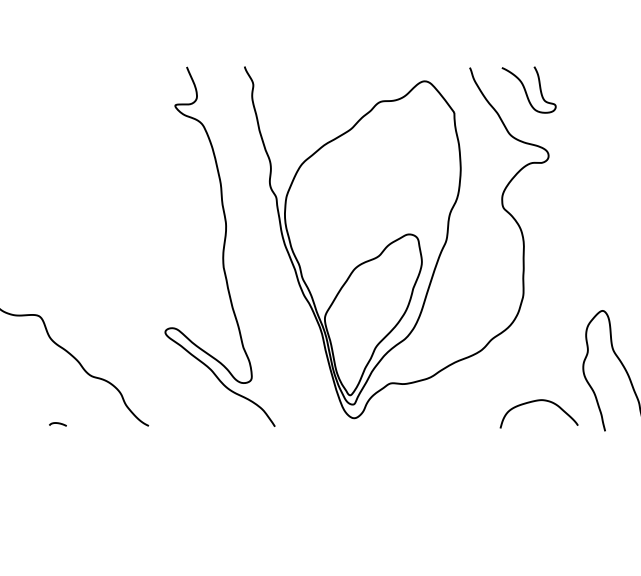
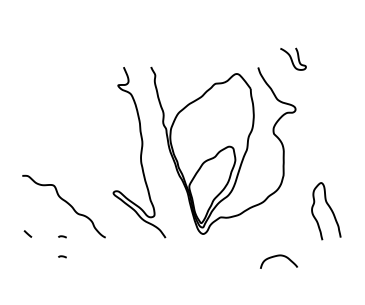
curve: (527, 88) -> (292, 58), moved
curve: (537, 402) -> (278, 256), moved
curve: (57, 465) -> (62, 256), added

